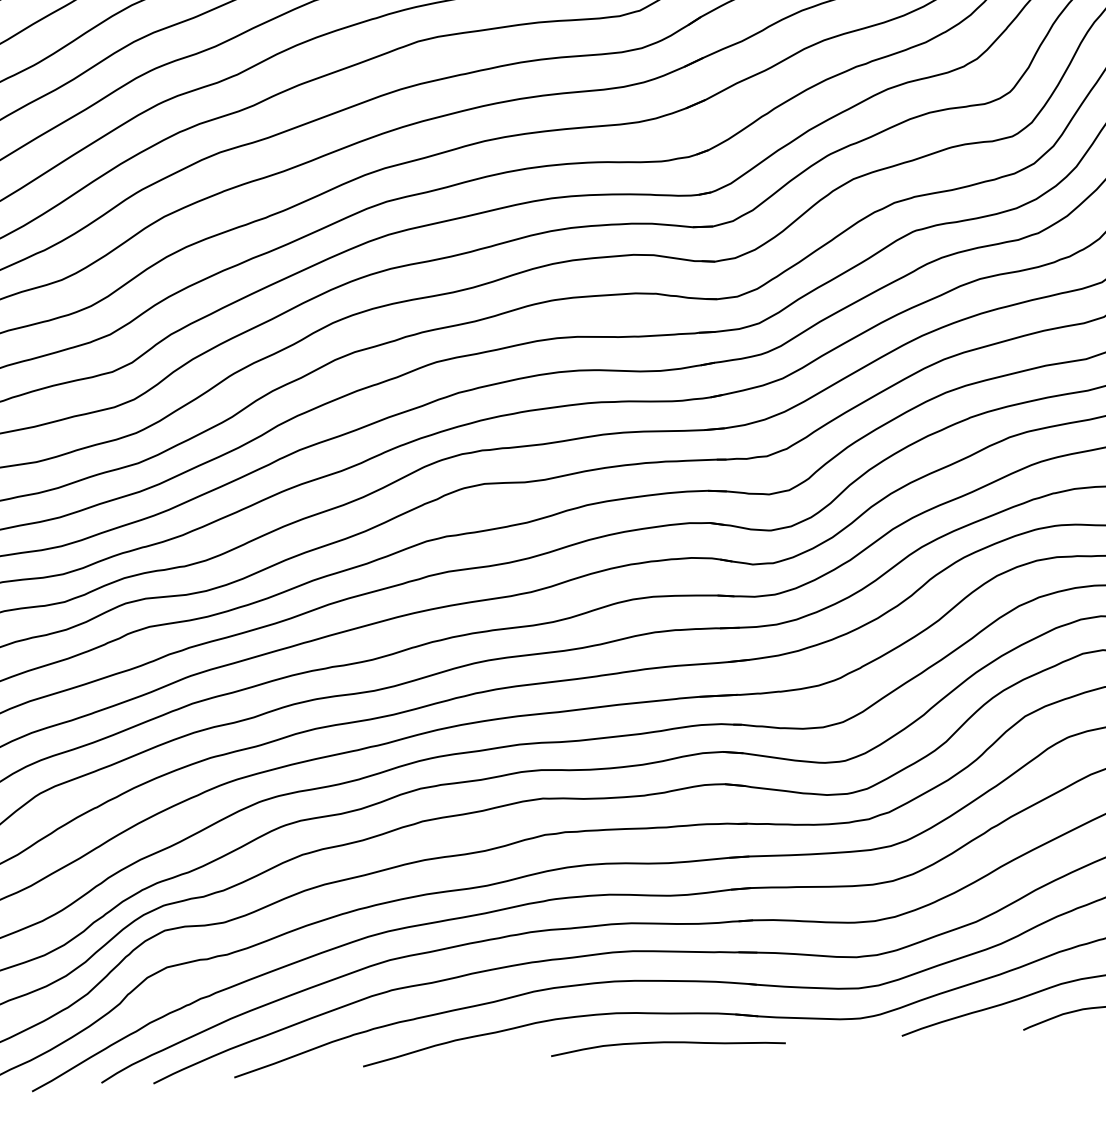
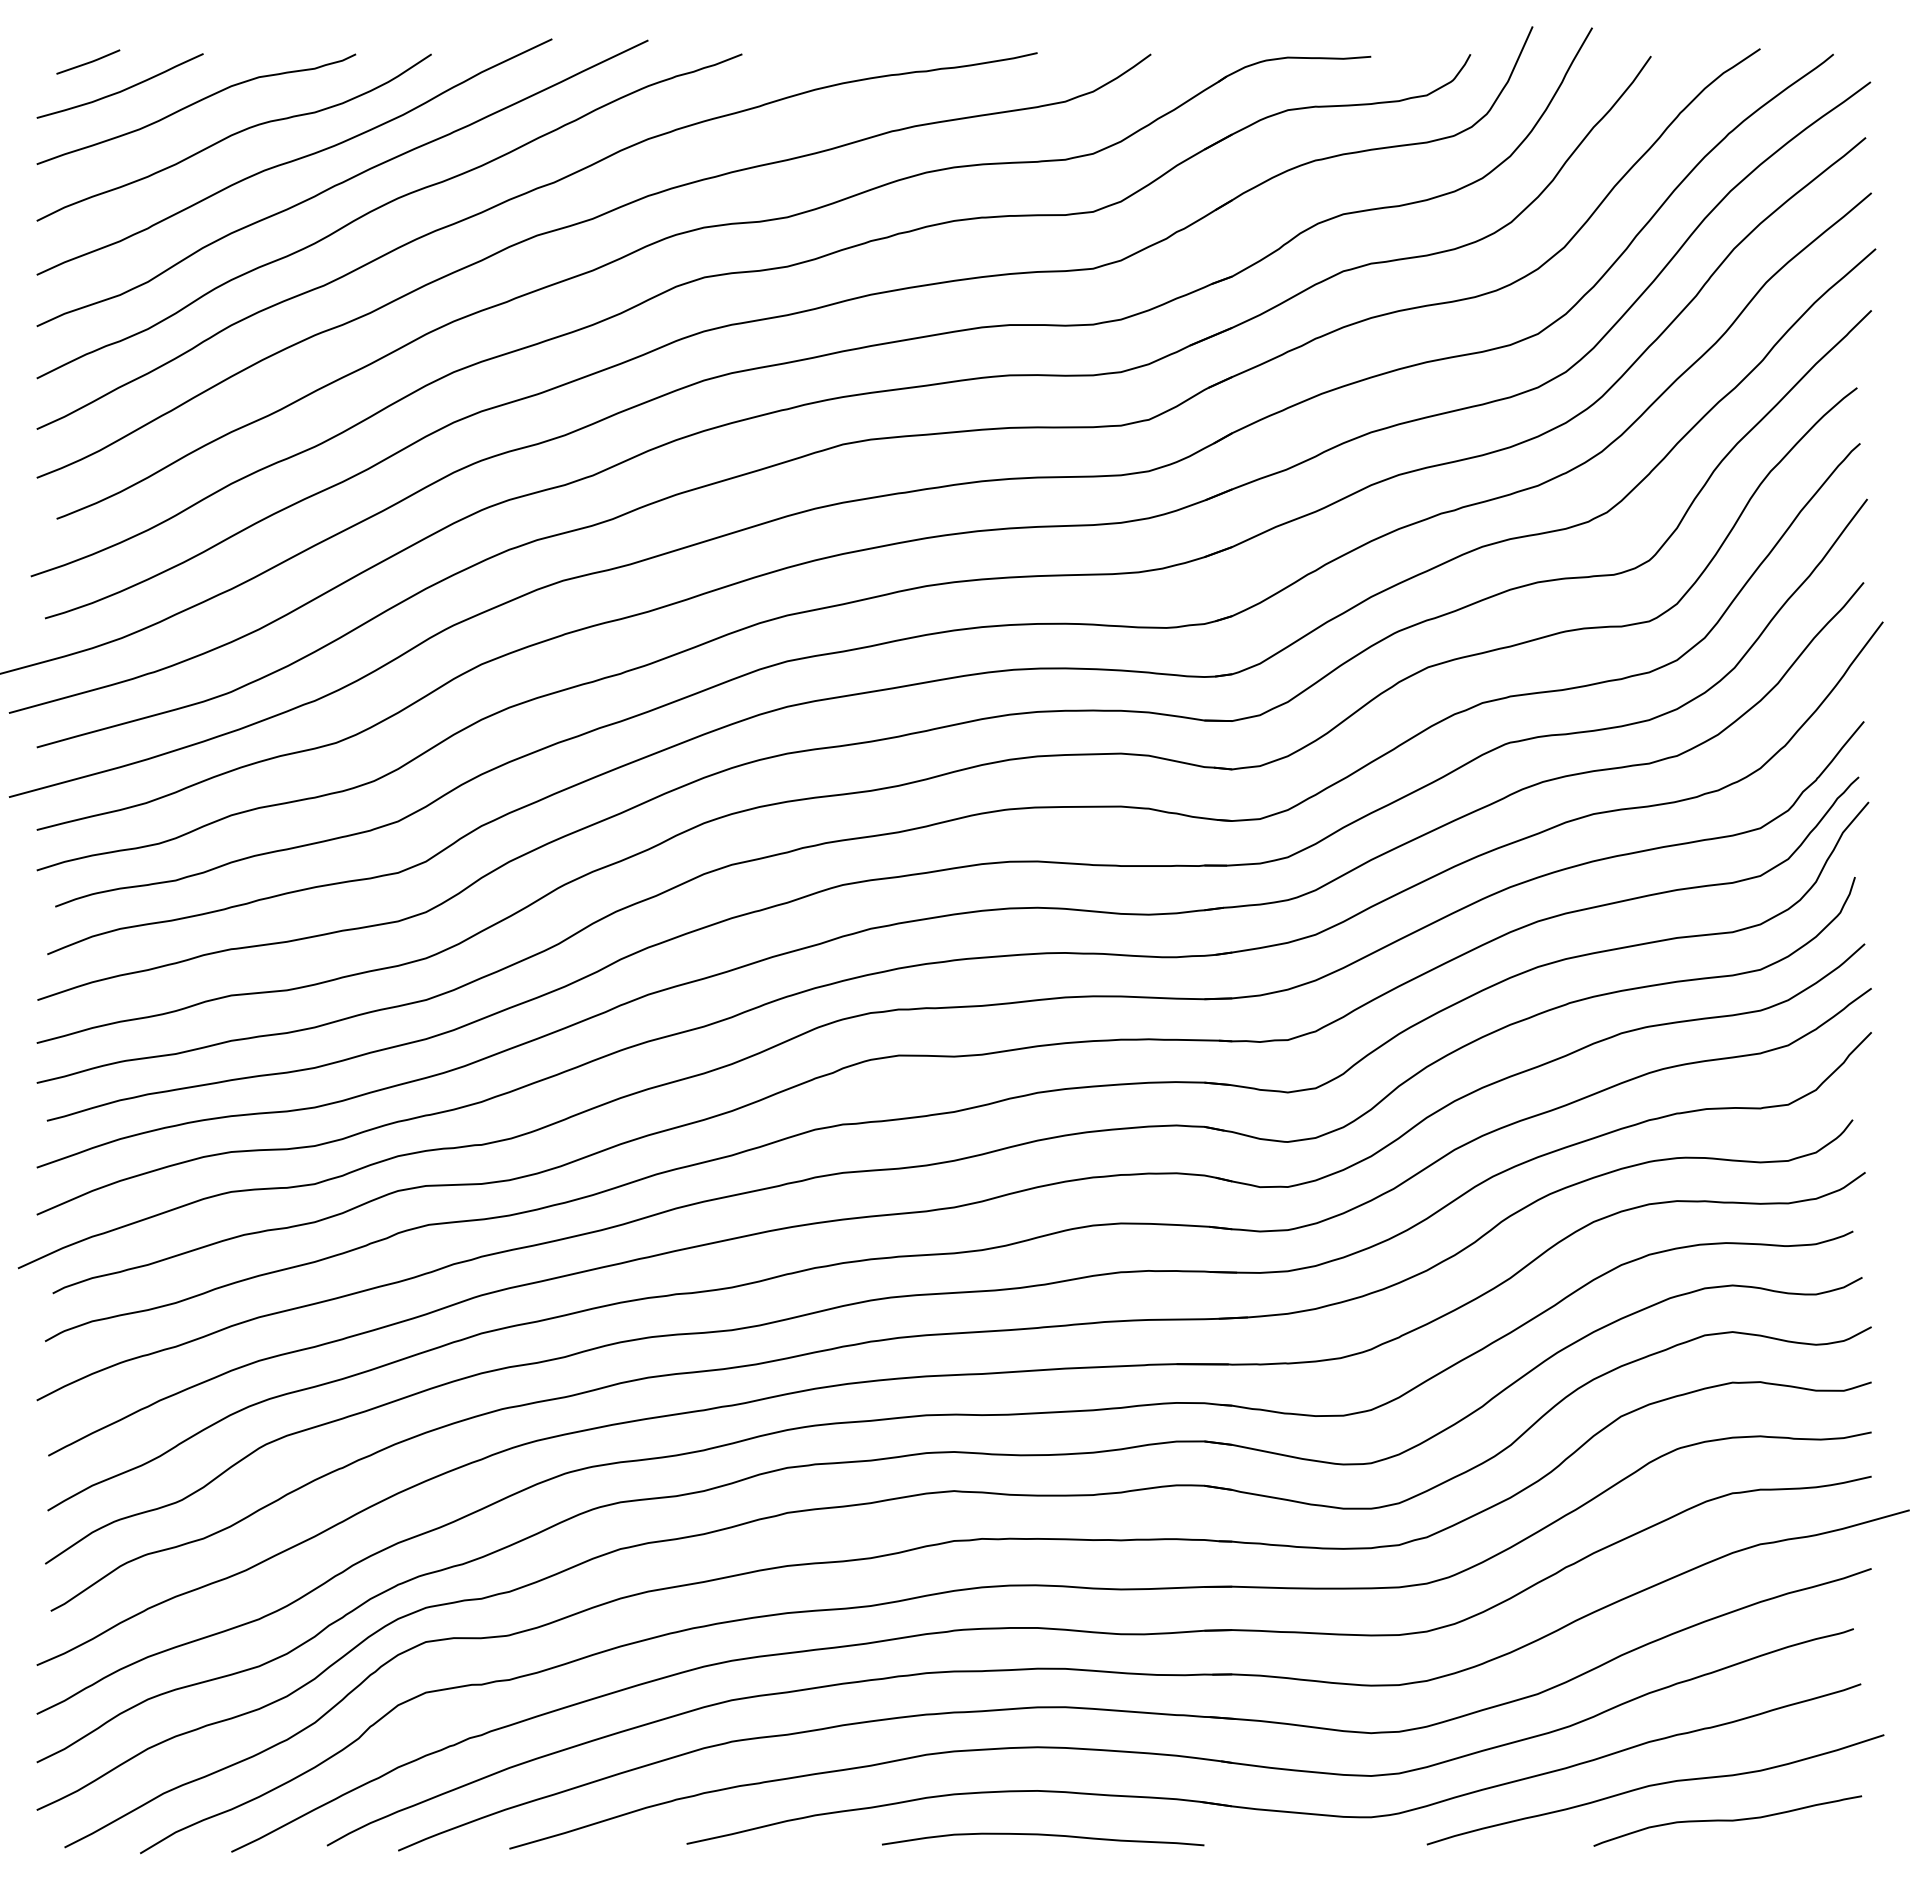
curve: (668, 1042) -> (1043, 1835), moved

